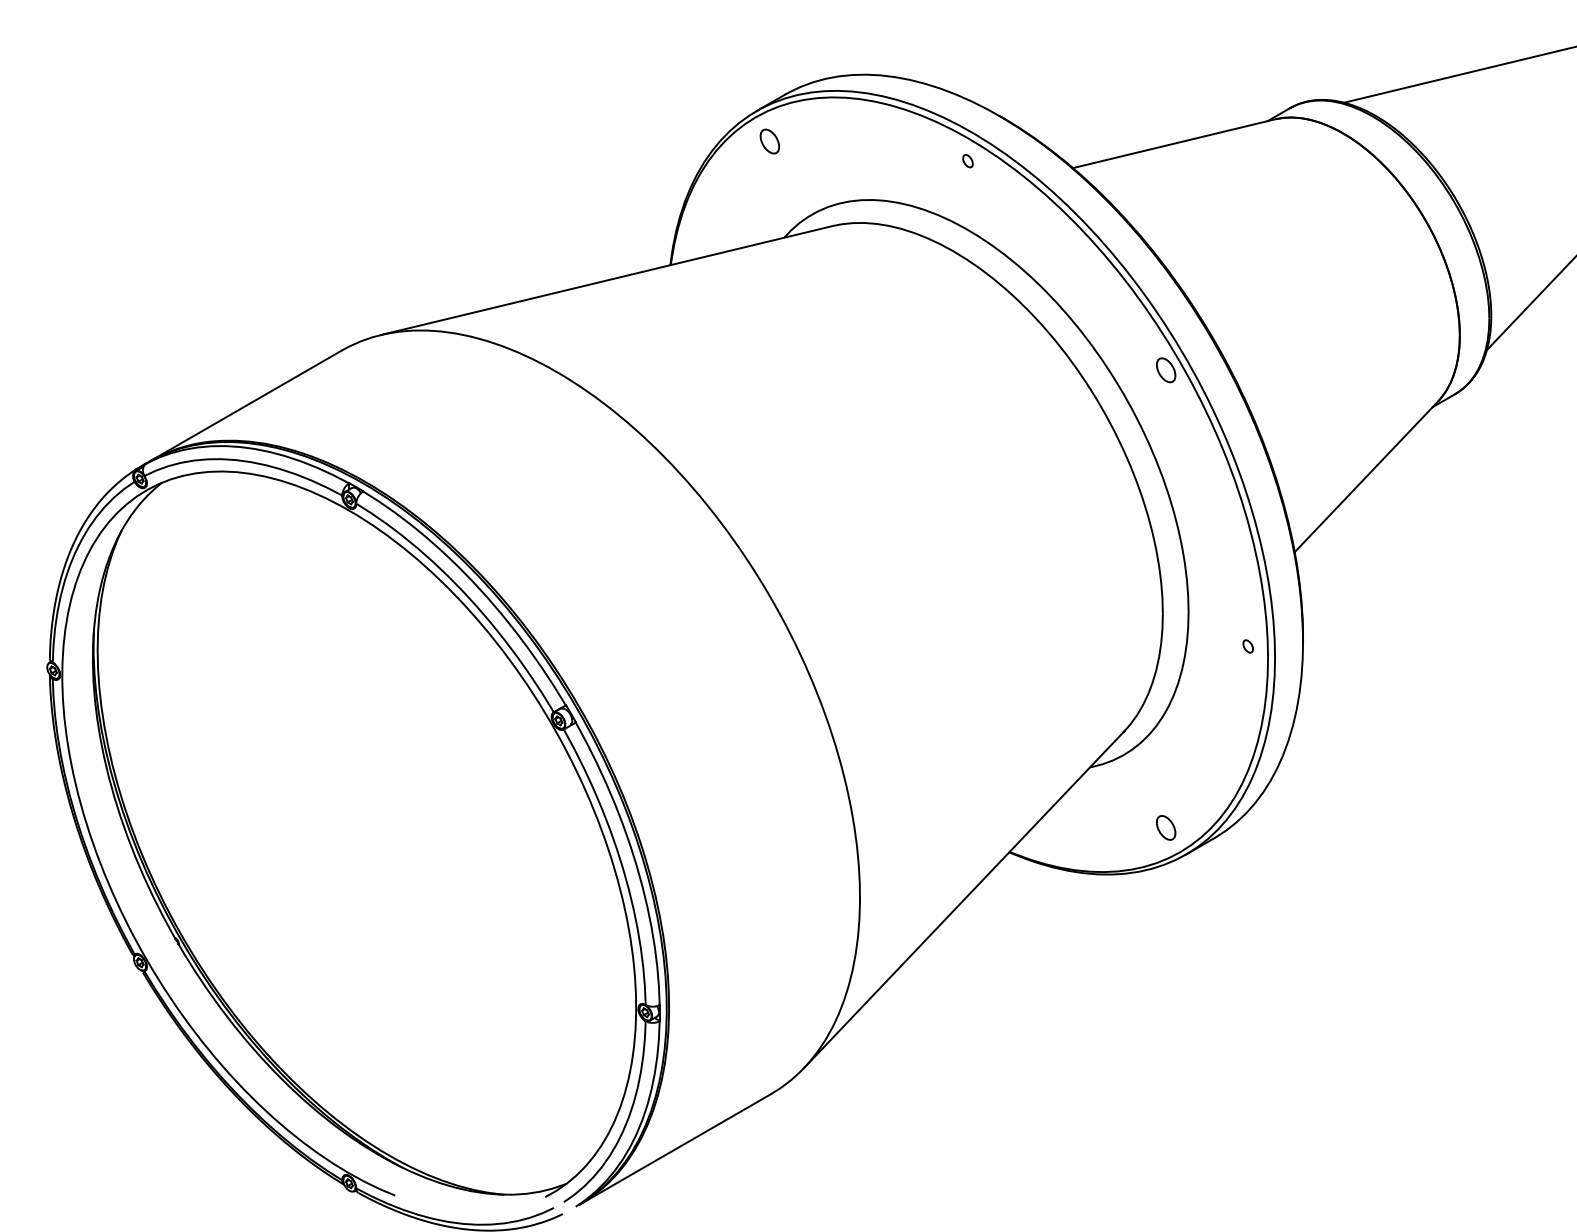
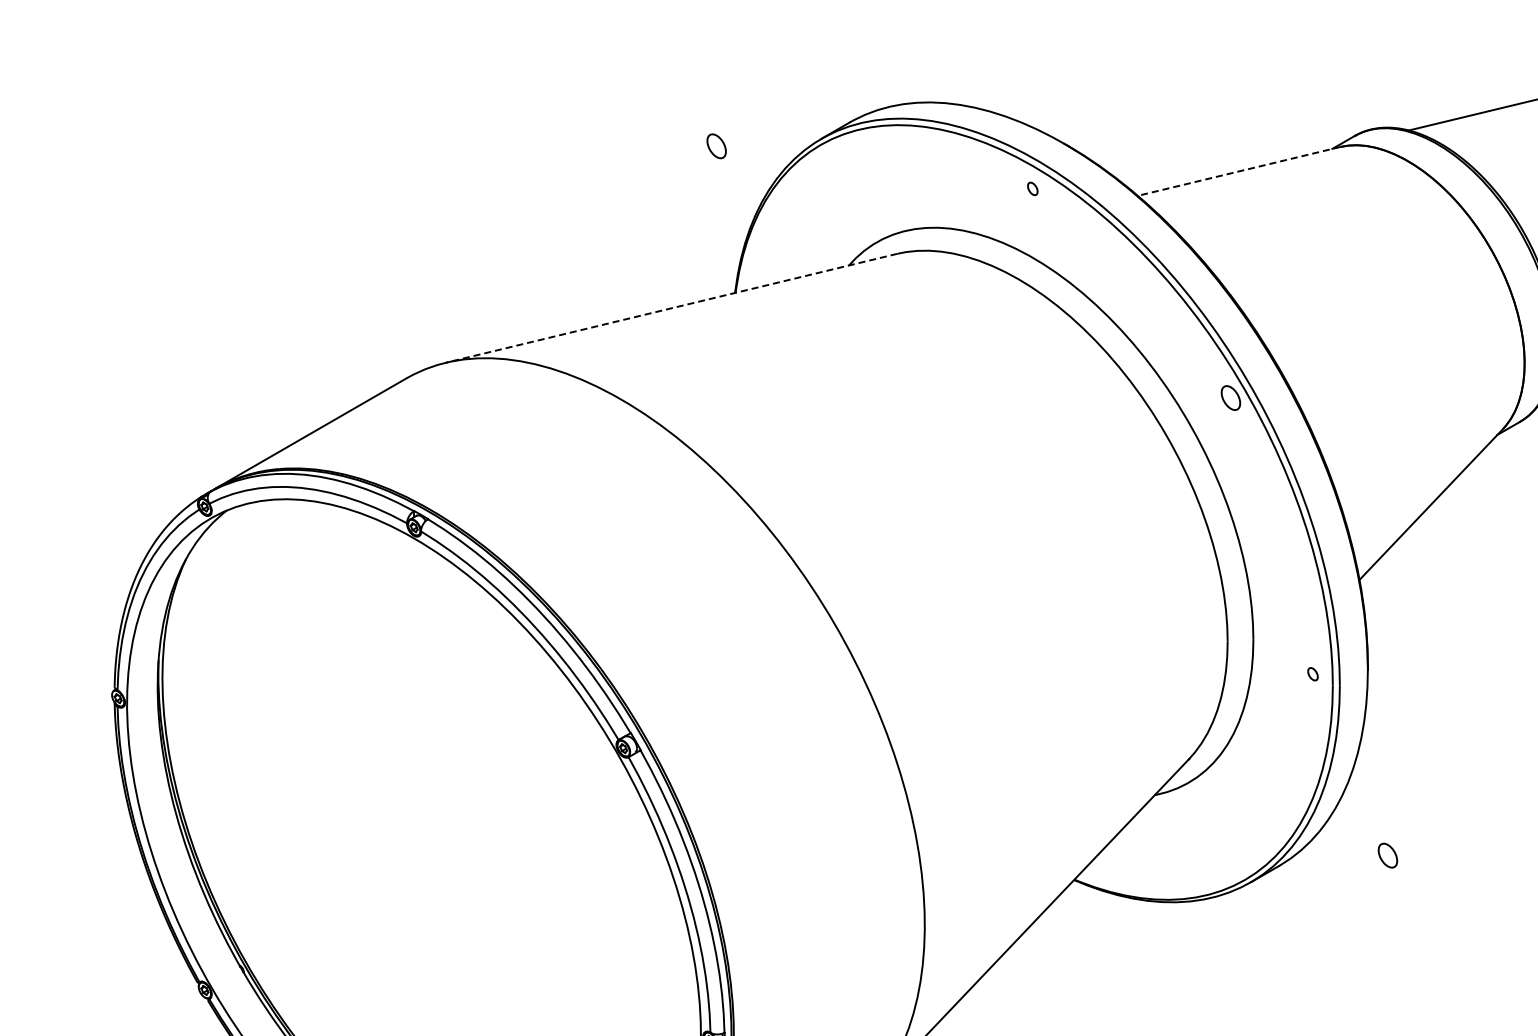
part: (769, 141) -> (716, 146), moved
line: (1173, 143) -> (1238, 171), solid -> dashed
line: (606, 280) -> (671, 308), solid -> dashed
part: (1166, 827) -> (1388, 855), moved

